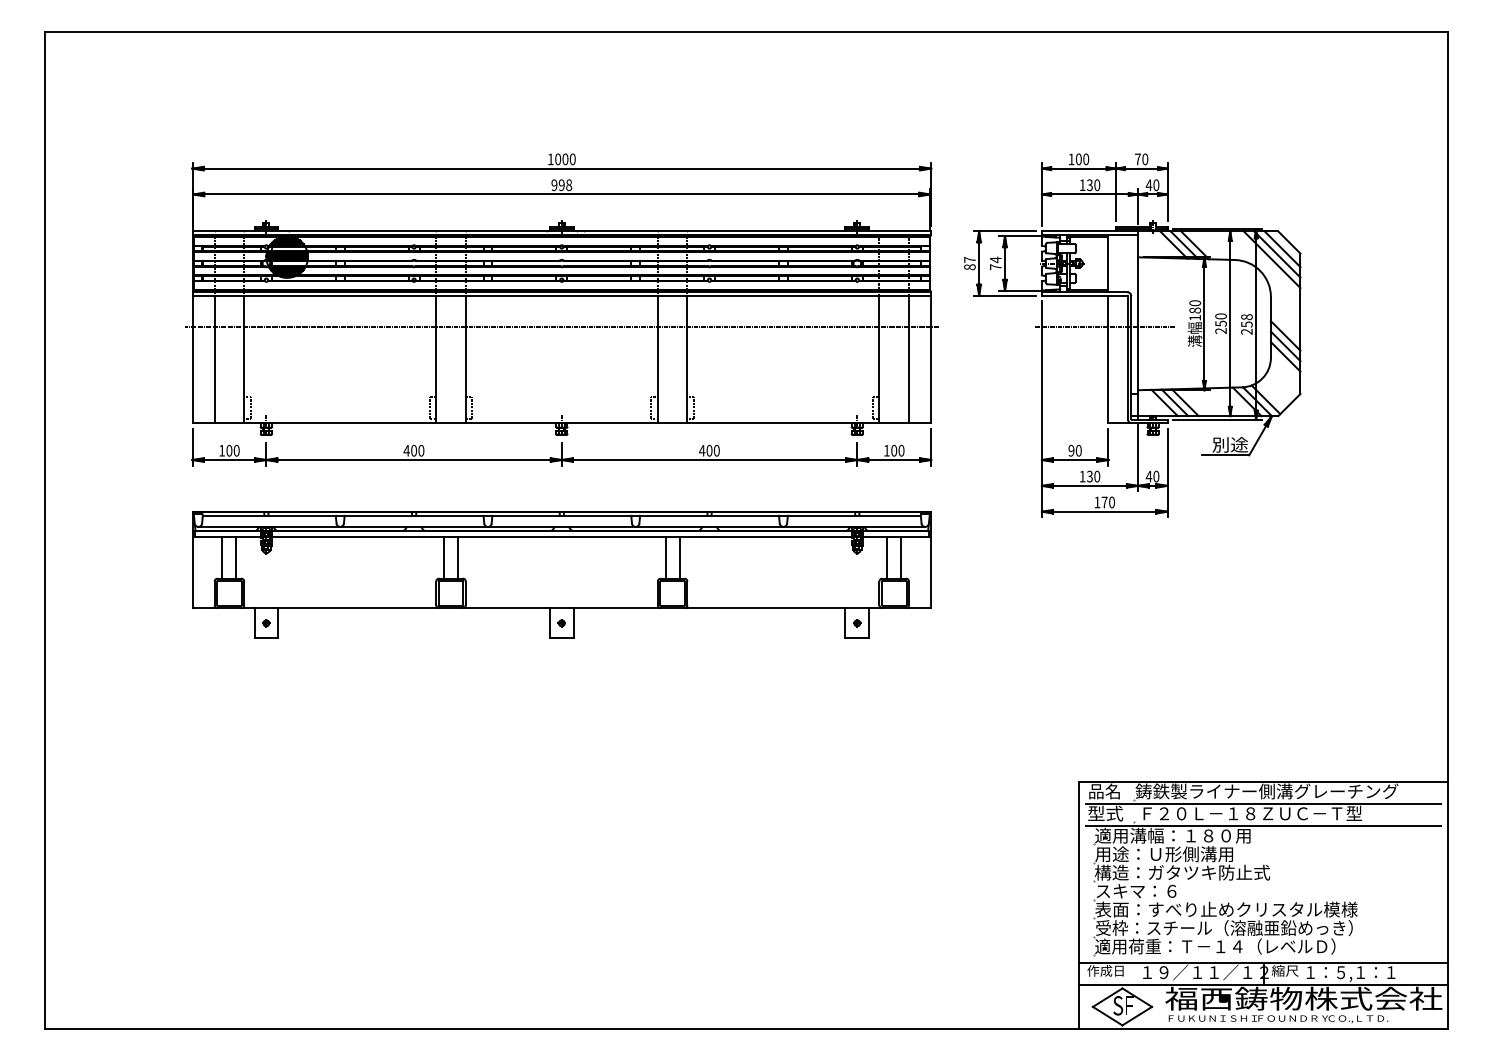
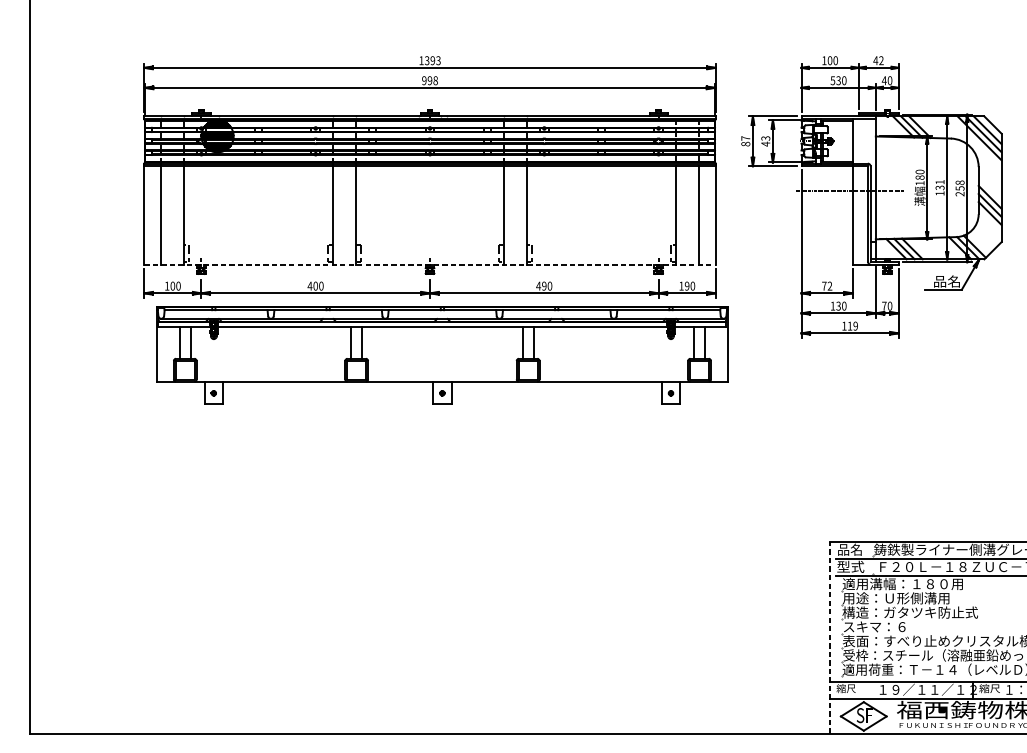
text: (565, 159) -> (432, 60), 1000 -> 1393
text: (1141, 159) -> (878, 60), 70 -> 42
text: (1082, 185) -> (832, 80), 130 -> 530
text: (995, 263) -> (765, 141), 74 -> 43
text: (1220, 323) -> (939, 187), 250 -> 131
line: (561, 327) -> (429, 190), removed
line: (562, 423) -> (430, 265), solid -> dashed
text: (1229, 444) -> (946, 281), 別途 -> 品名
text: (709, 450) -> (544, 285), 400 -> 490
text: (894, 450) -> (687, 285), 100 -> 190
text: (1074, 450) -> (826, 285), 90 -> 72
text: (1148, 476) -> (883, 306), 40 -> 70
text: (1107, 502) -> (852, 326), 170 -> 119
part: (561, 574) -> (442, 355), moved
line: (1078, 905) -> (829, 637), solid -> dashed
text: (1105, 970) -> (850, 688), 作成日 -> 縮尺

